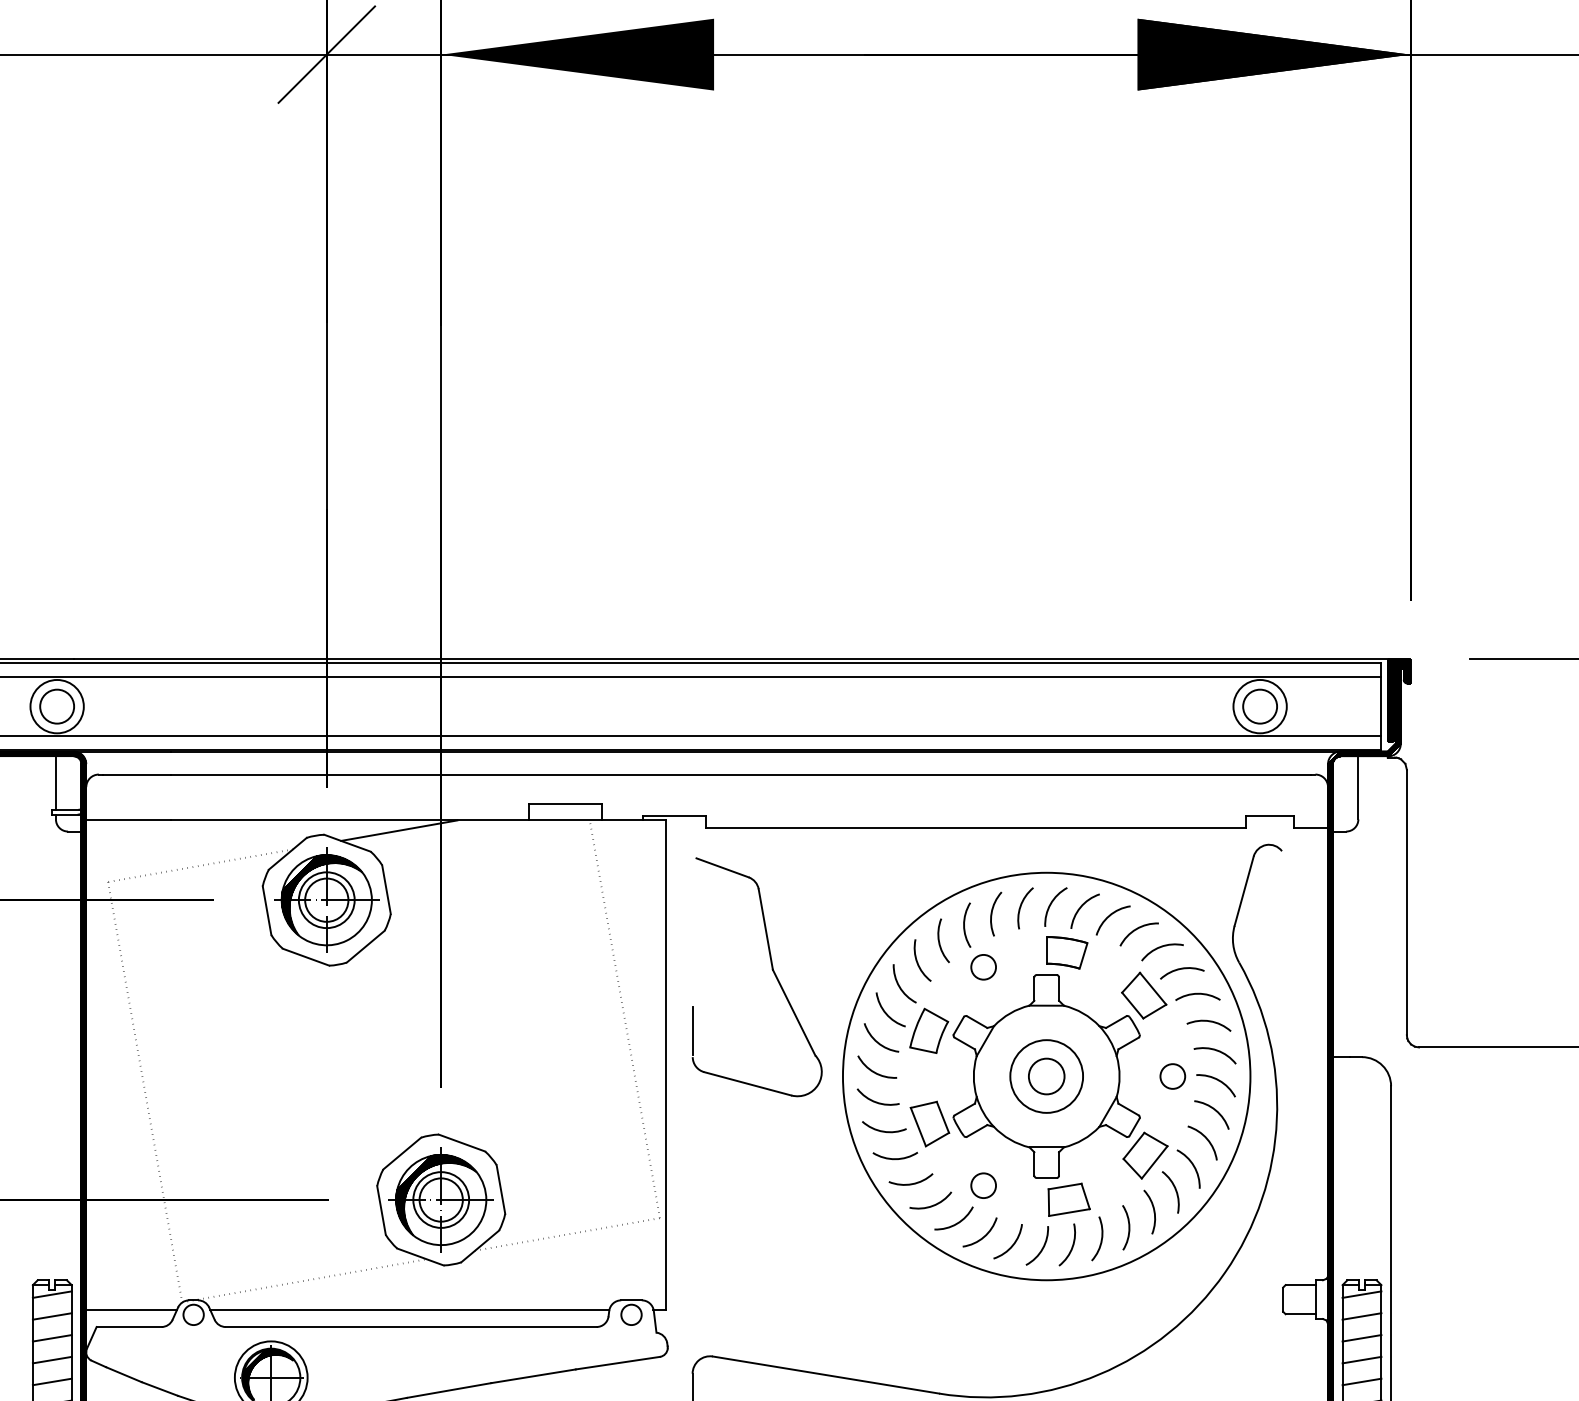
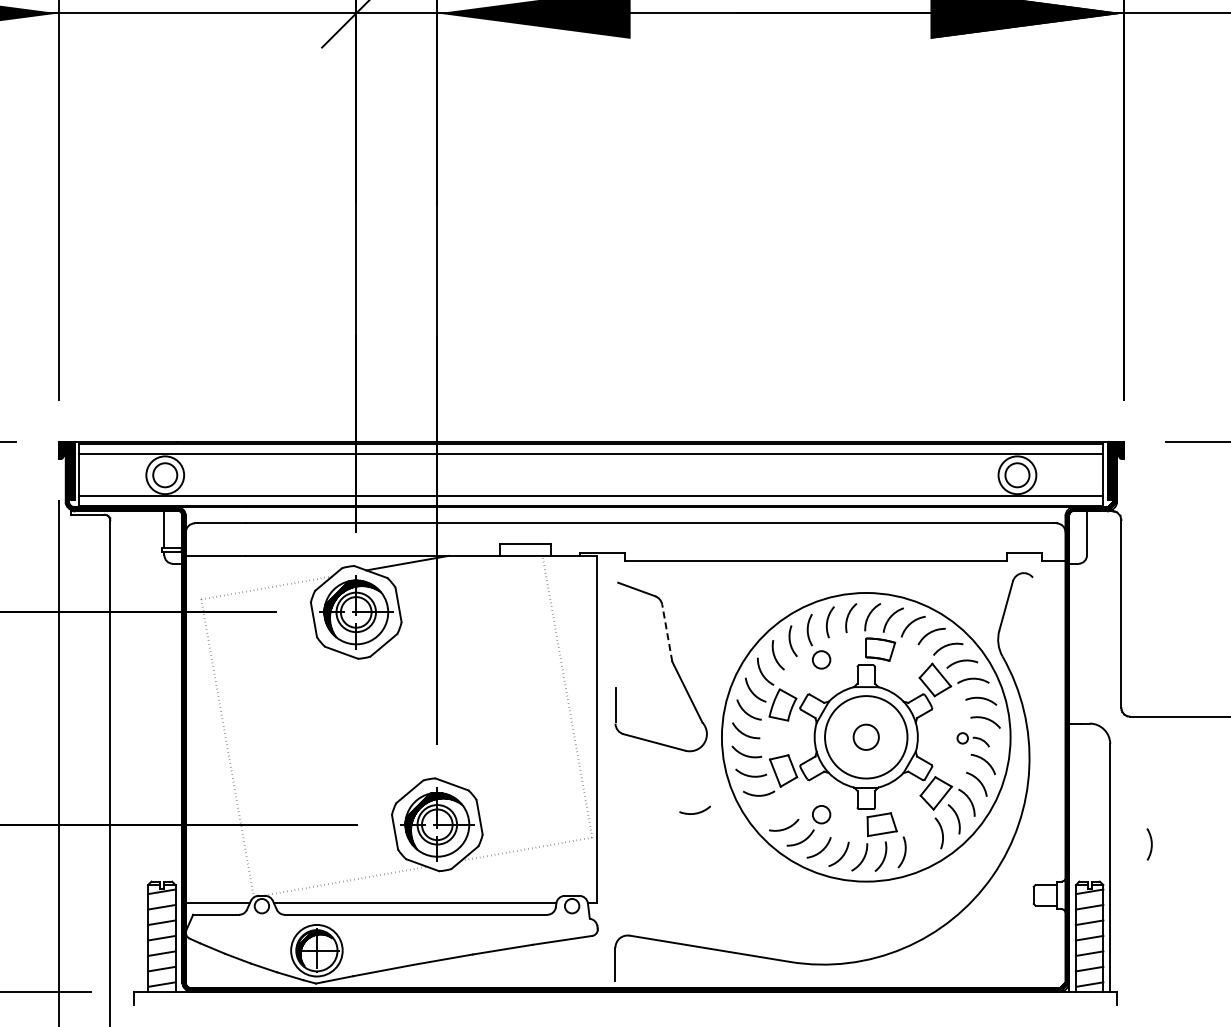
line: (766, 928) -> (667, 632), solid -> dashed
circle: (1047, 1076) -> (866, 737), size x1.6
part: (1198, 1079) -> (973, 739), size x0.6
arc: (910, 1182) -> (694, 812), moved
arc: (1127, 1227) -> (1150, 844), moved

